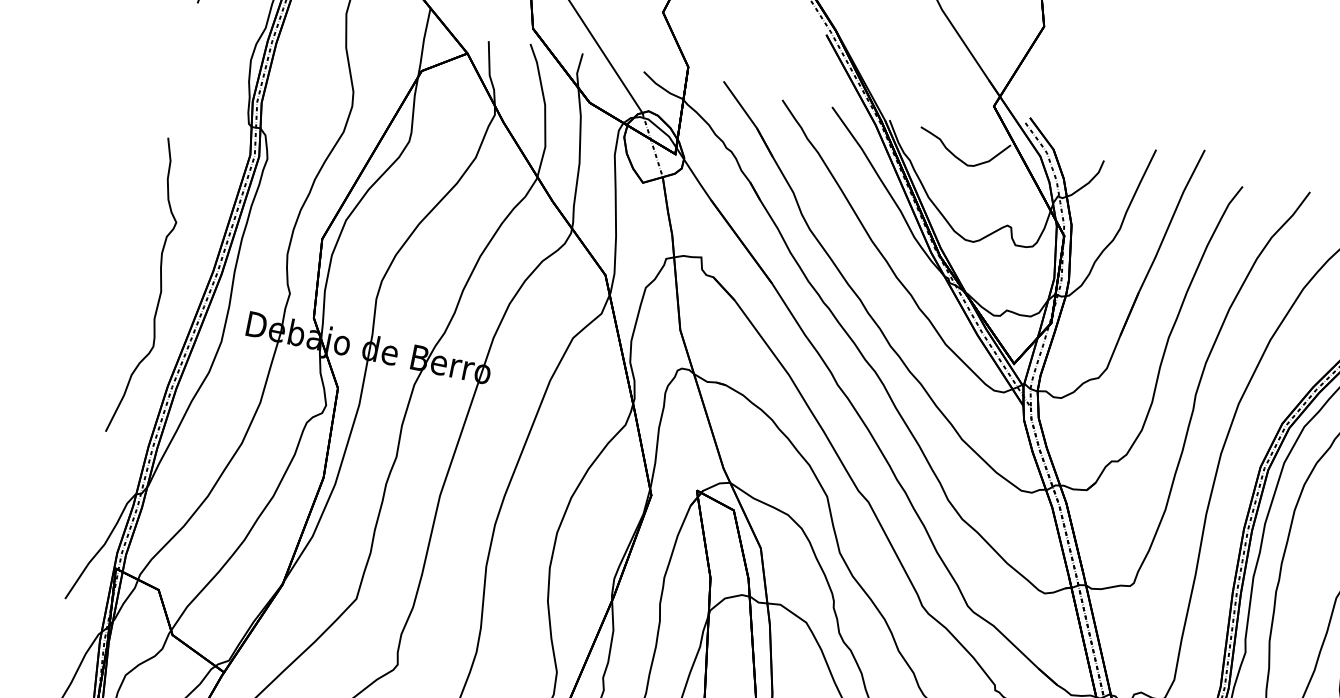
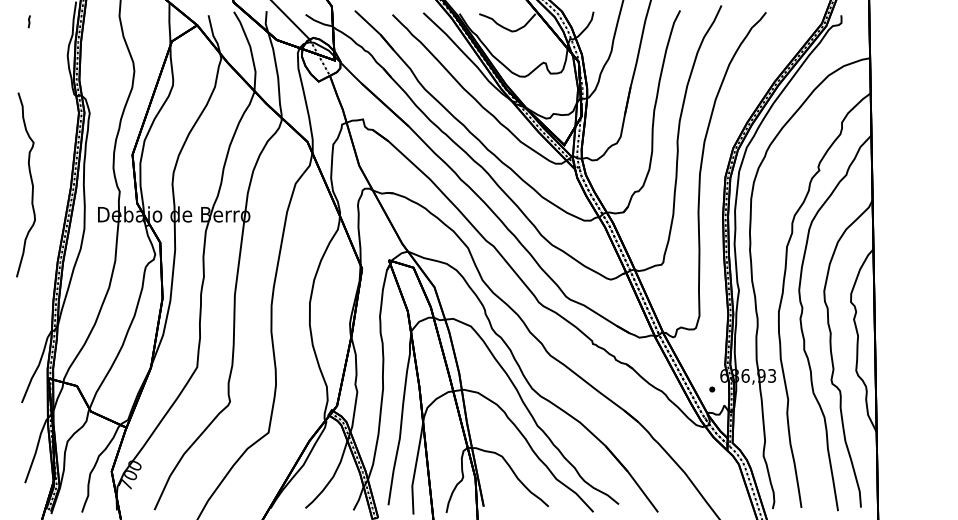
curve: (159, 288) -> (31, 184), moved

